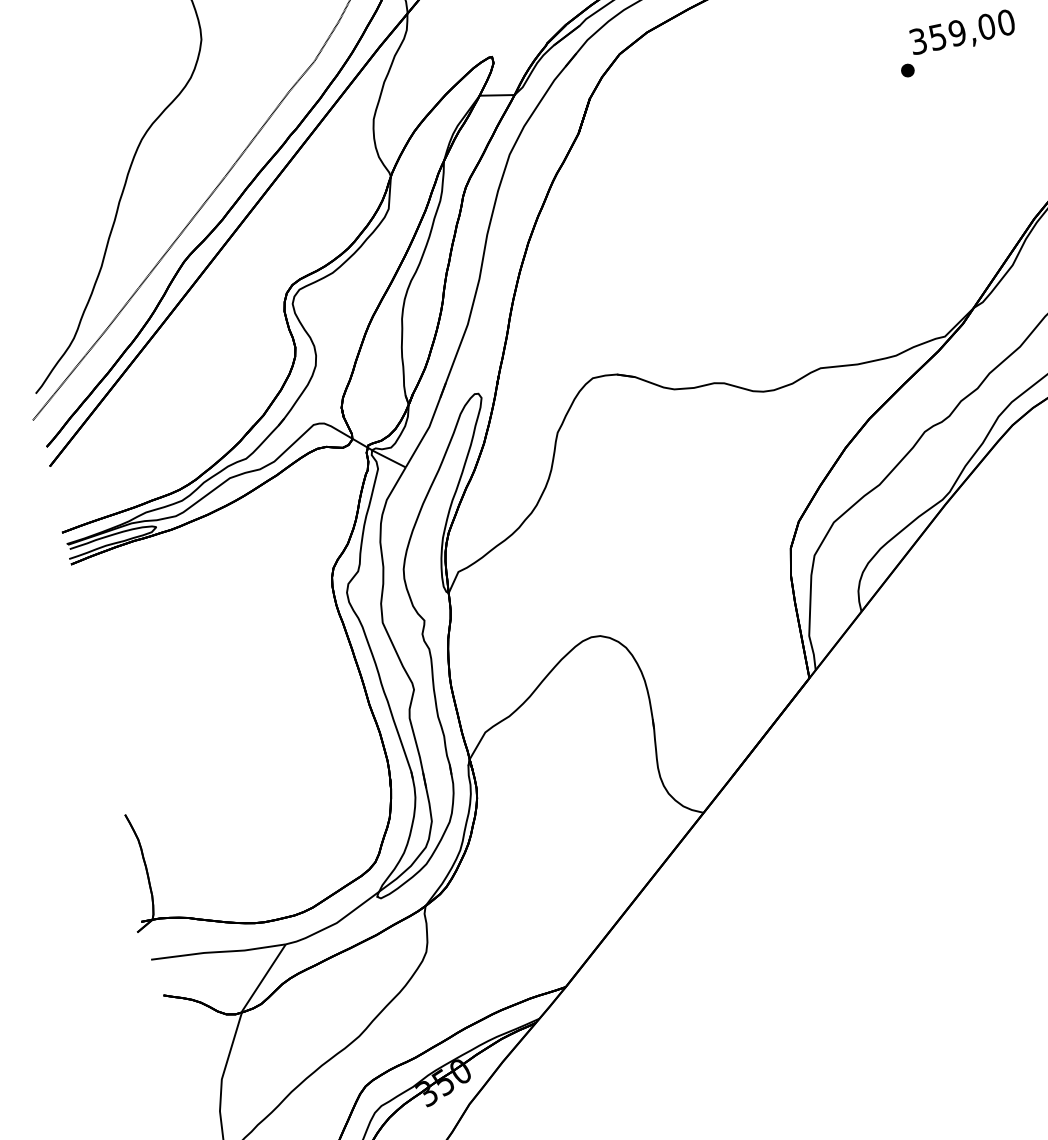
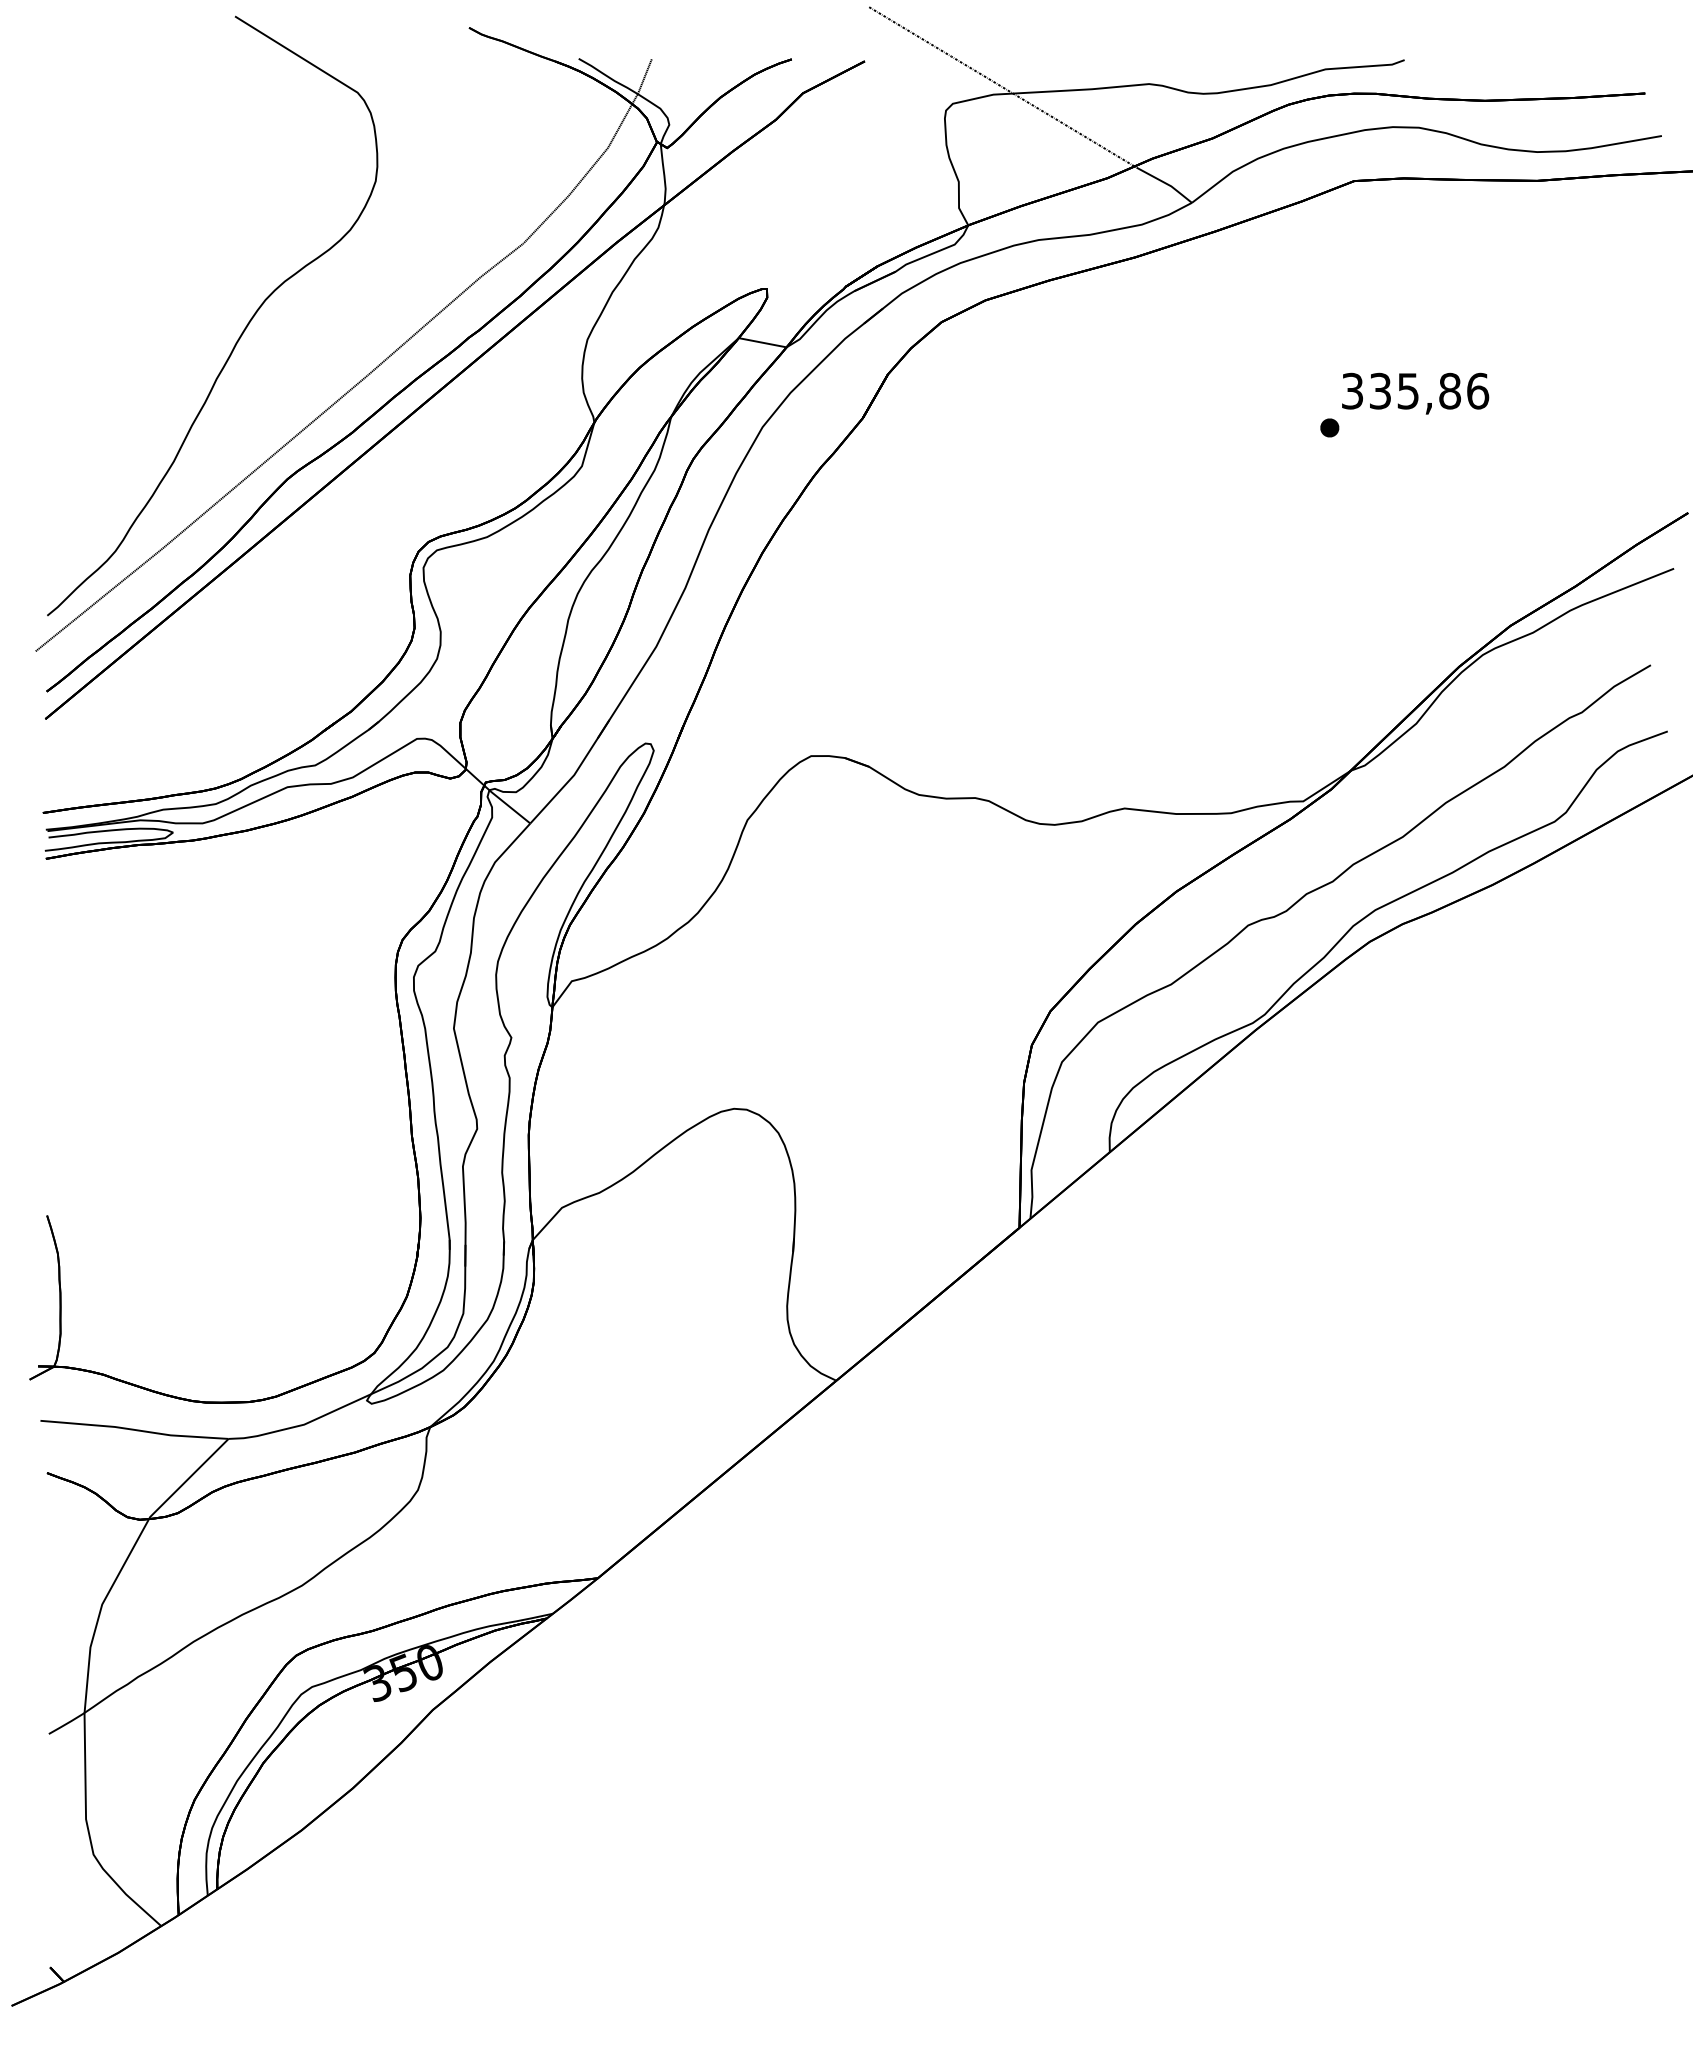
text: (972, 29) -> (1429, 390), 359,00 -> 335,86

